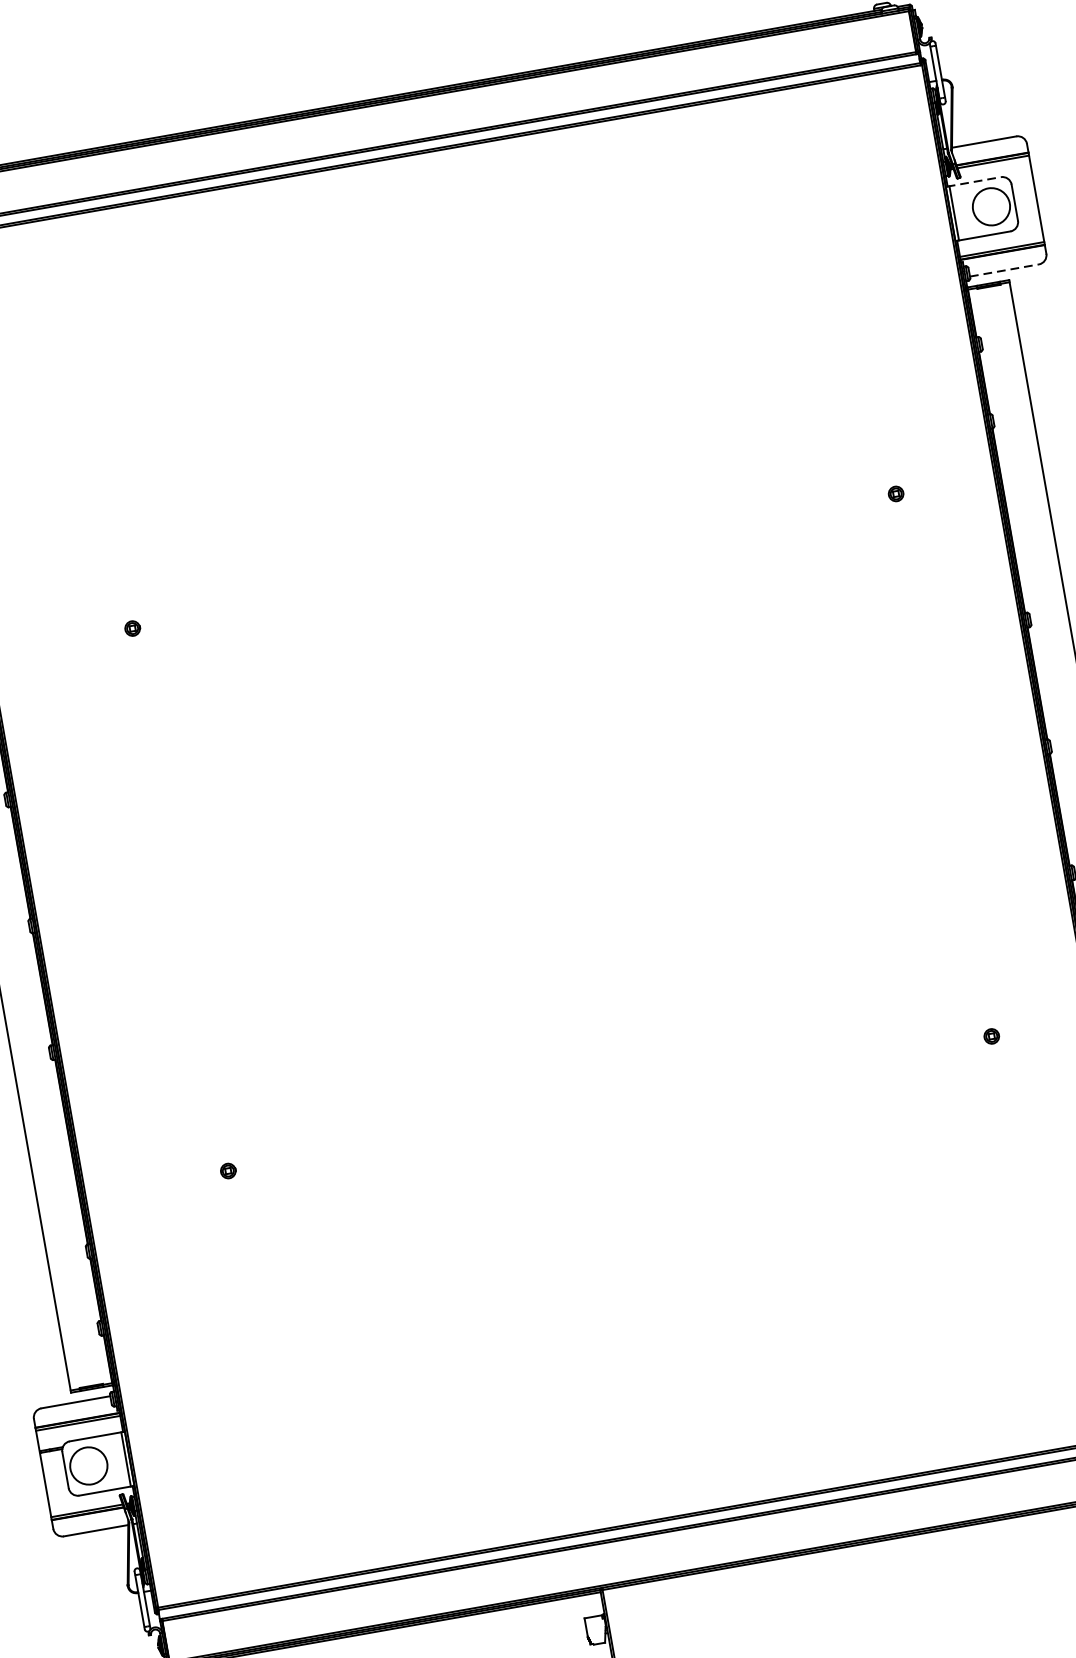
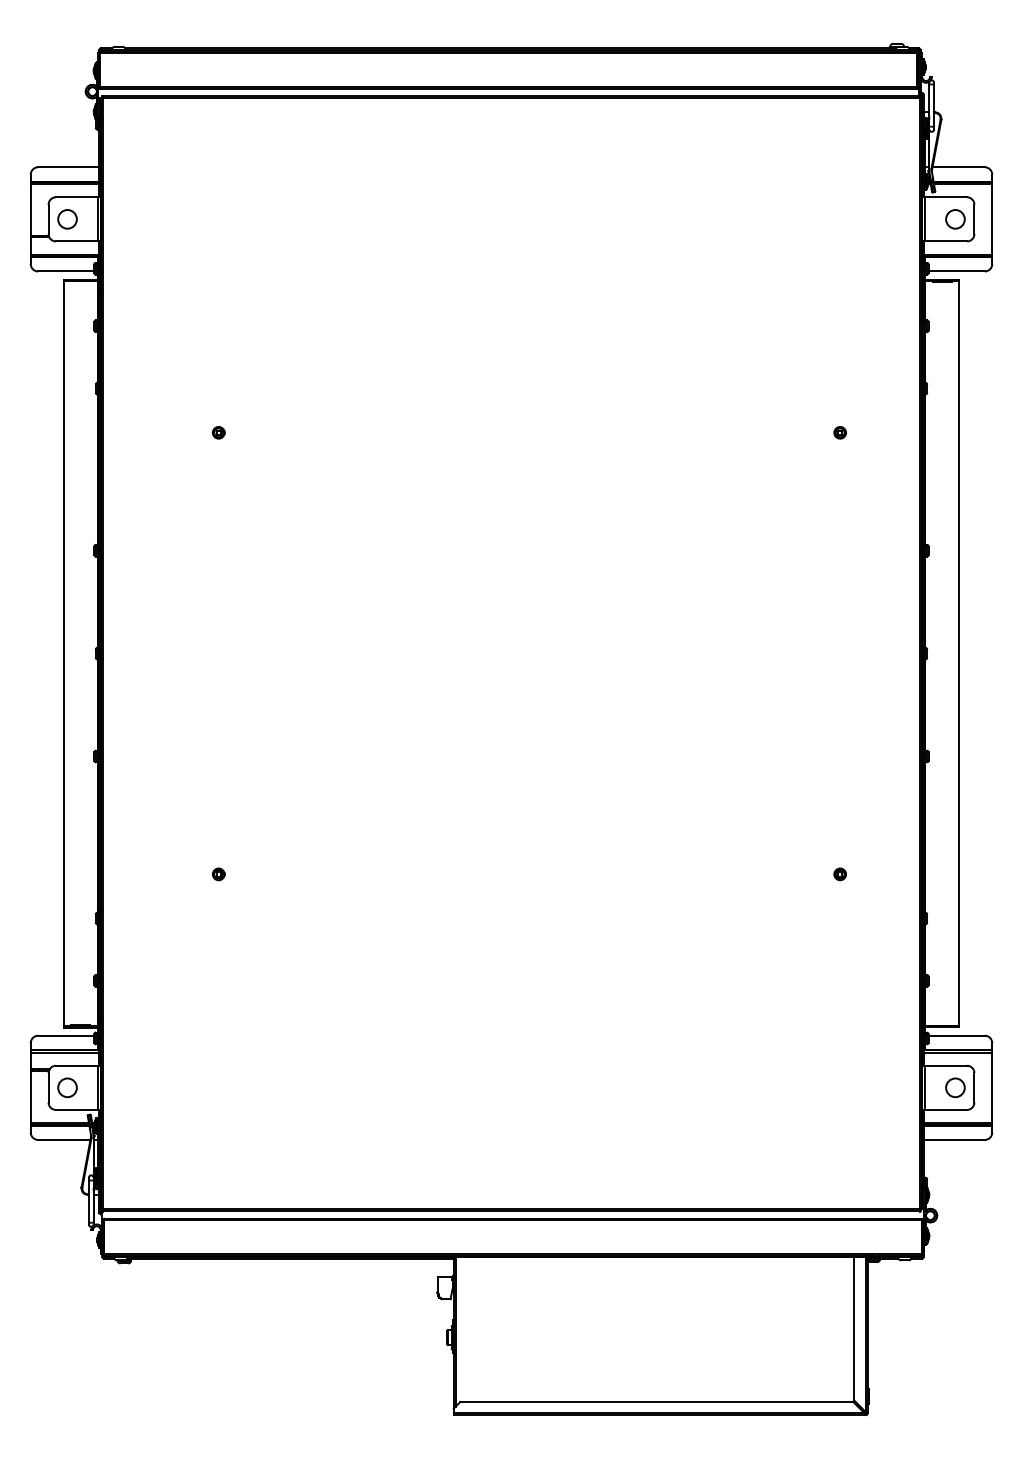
line: (974, 182) -> (945, 197), dashed -> solid
circle: (991, 206) -> (955, 219), size x0.62
line: (1005, 270) -> (957, 271), dashed -> solid
circle: (88, 1465) -> (67, 1087), size x0.62

